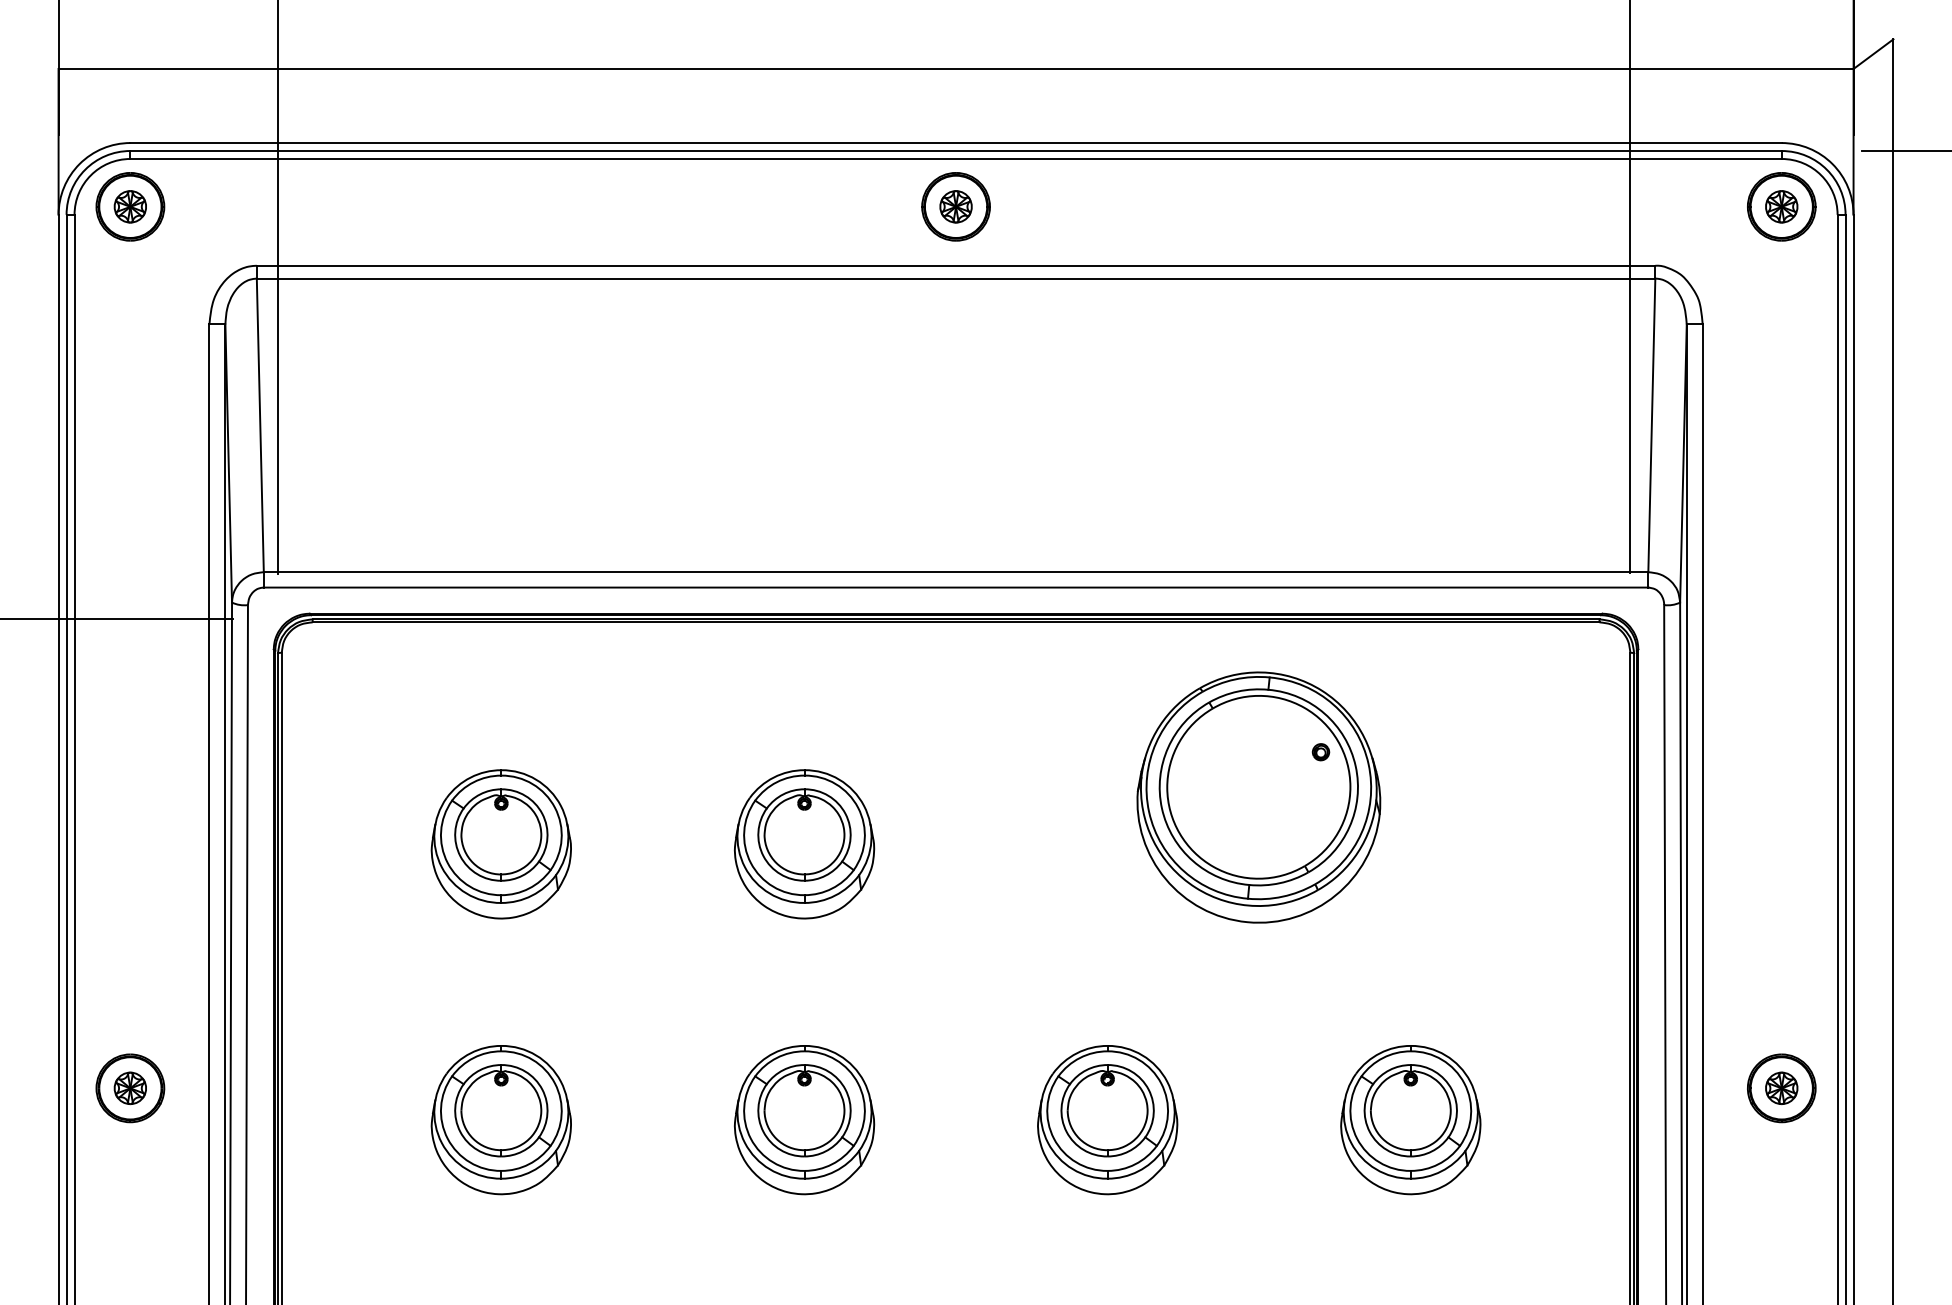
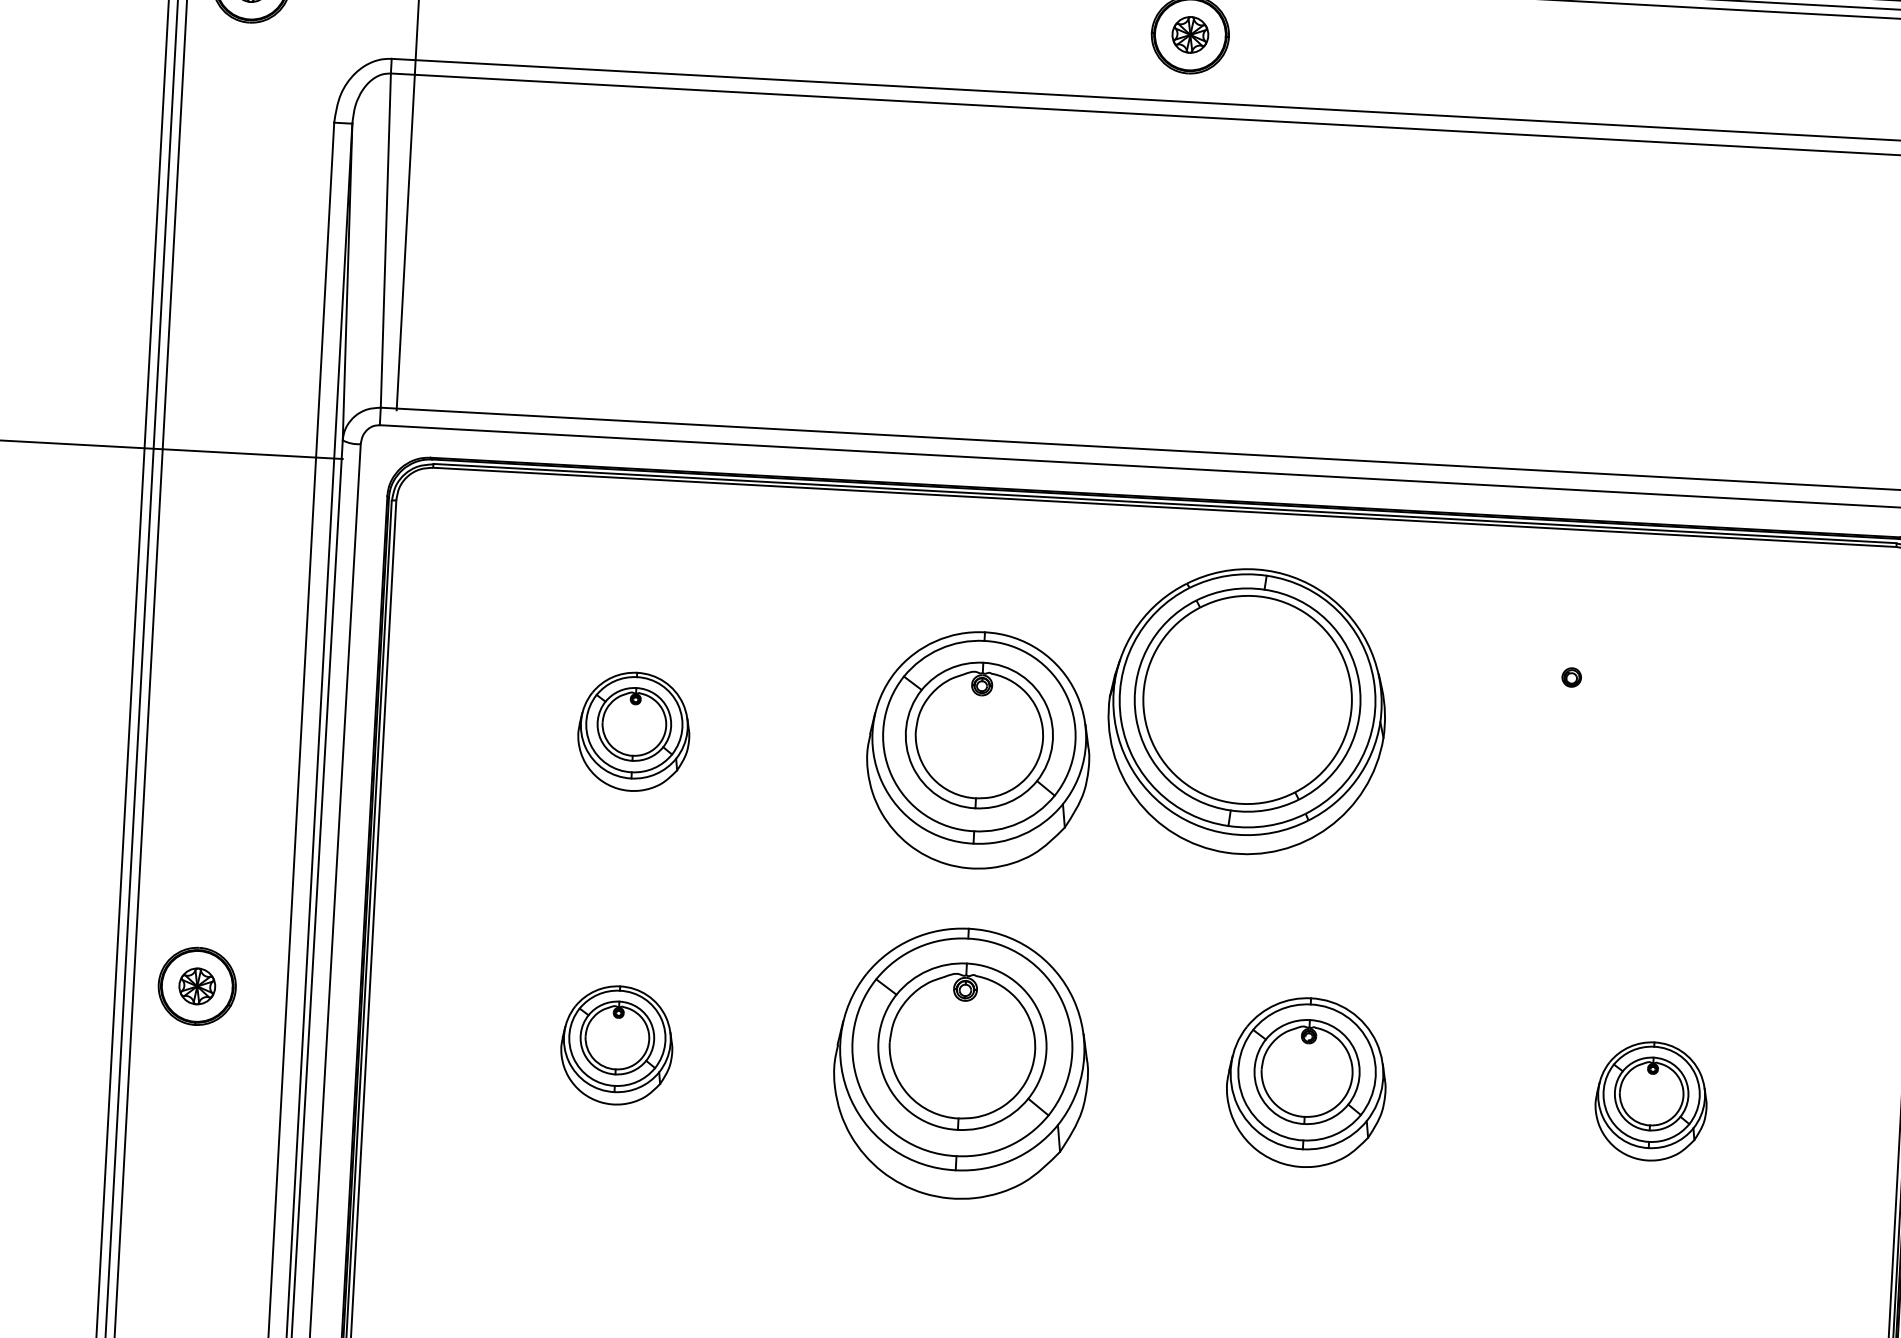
part: (1258, 797) -> (1246, 711), moved
part: (500, 844) -> (633, 731), size x0.7
part: (804, 844) -> (978, 750), size x1.4
part: (500, 1120) -> (616, 1045), size x0.7
part: (804, 1120) -> (961, 1064), size x1.6
part: (1410, 1120) -> (1650, 1101), size x0.7

